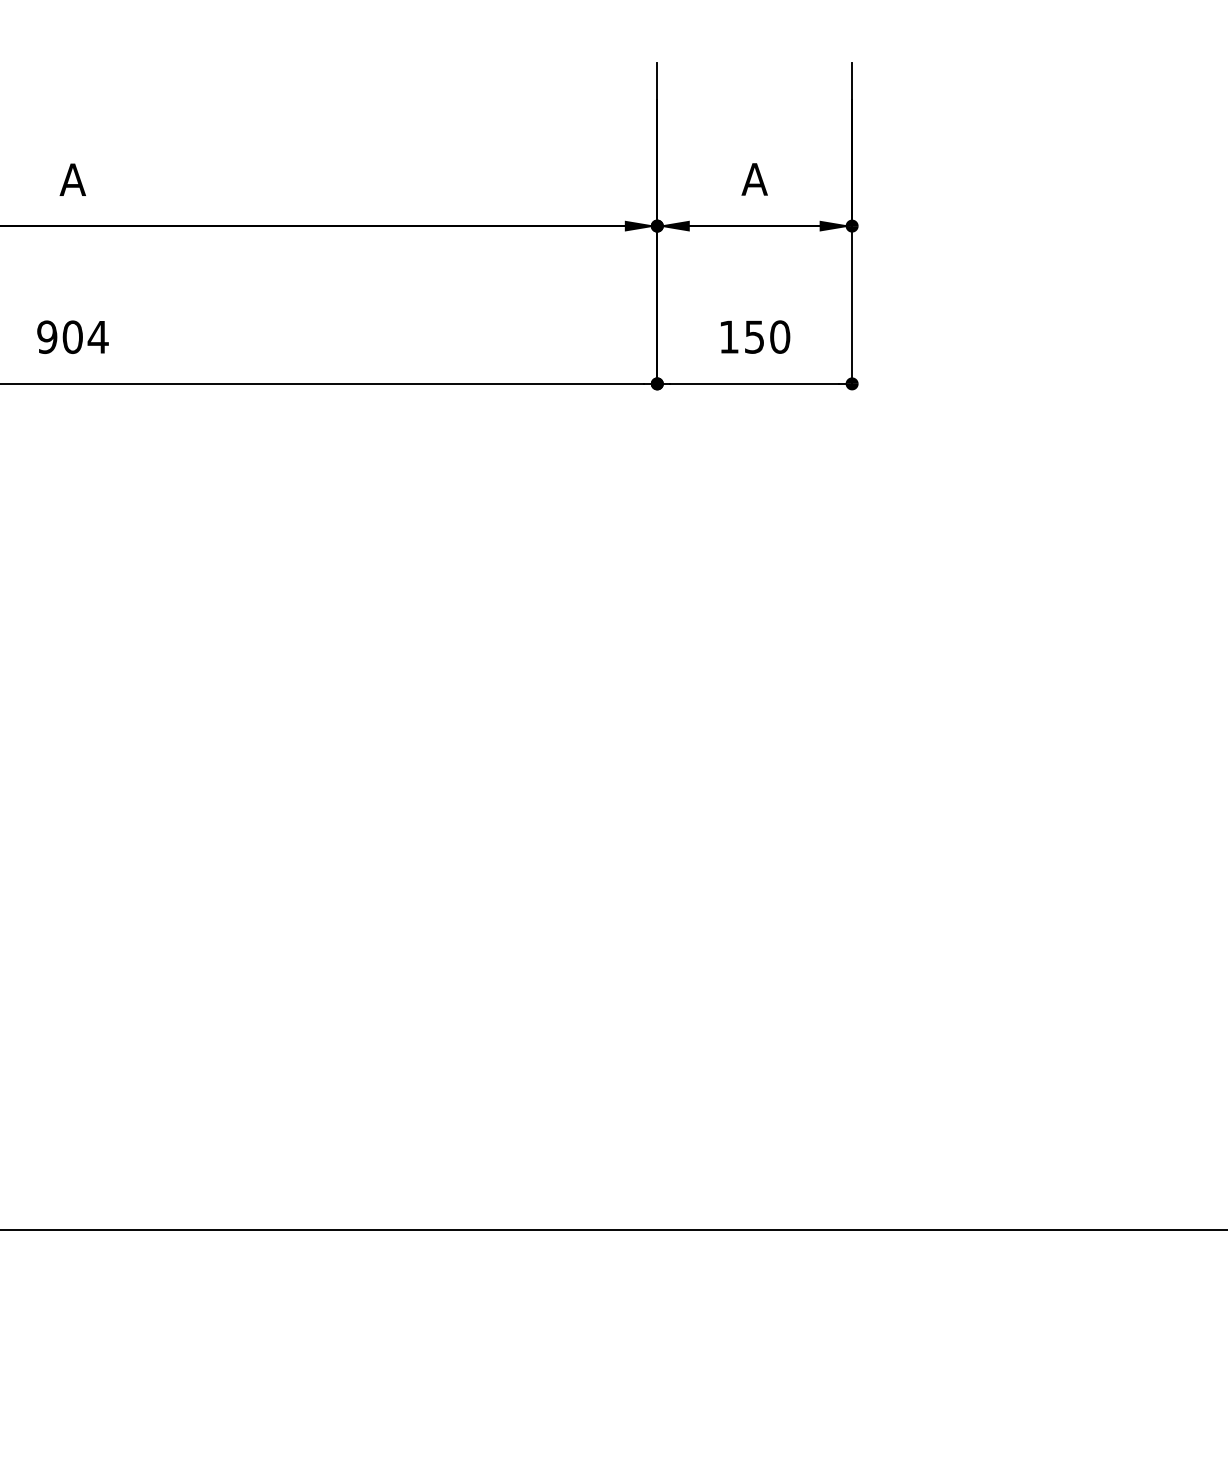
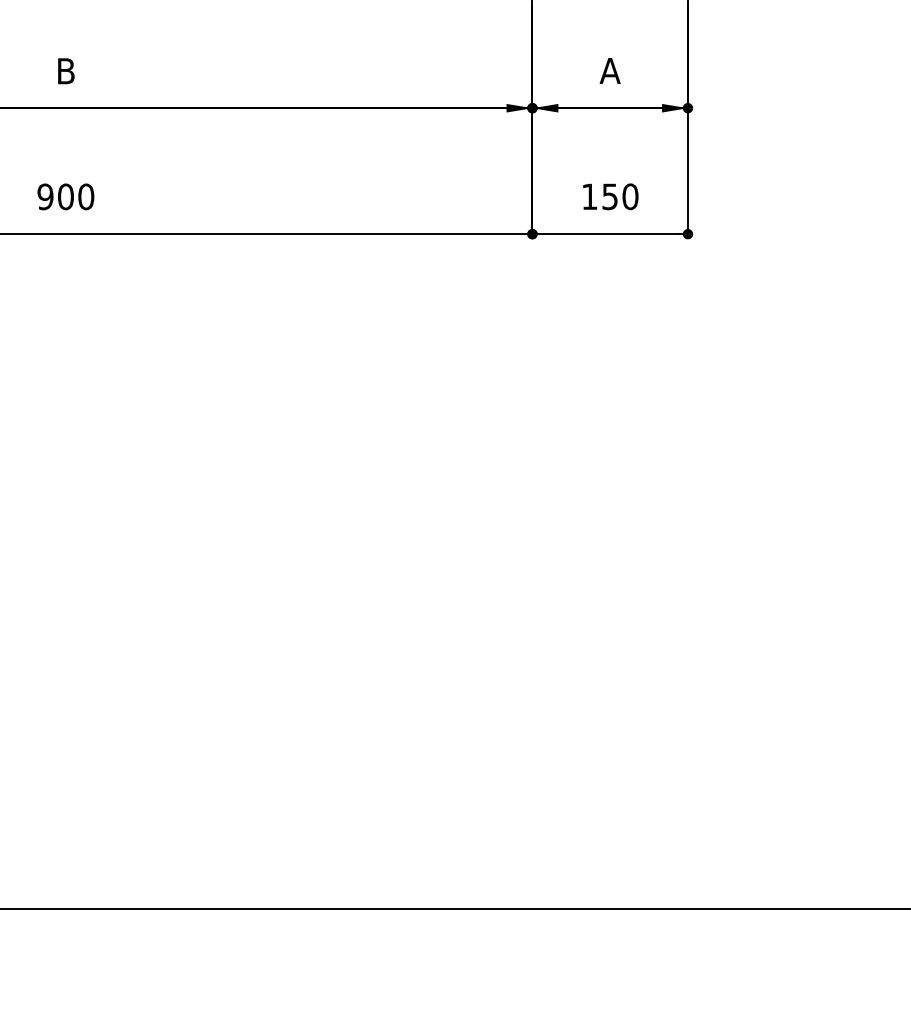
text: (72, 179) -> (65, 71), A -> B
text: (97, 336) -> (85, 196), 904 -> 900

